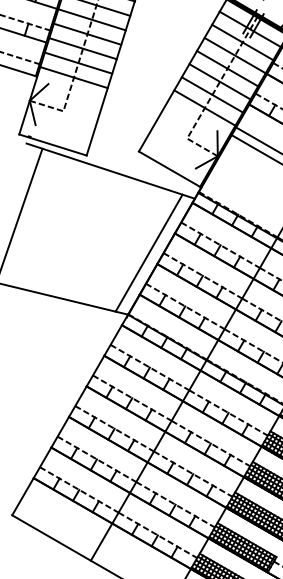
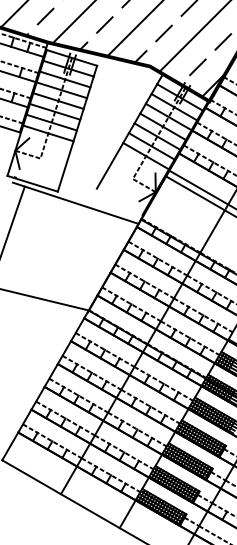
line: (169, 168) -> (119, 201), removed
line: (149, 253) -> (104, 264), removed

